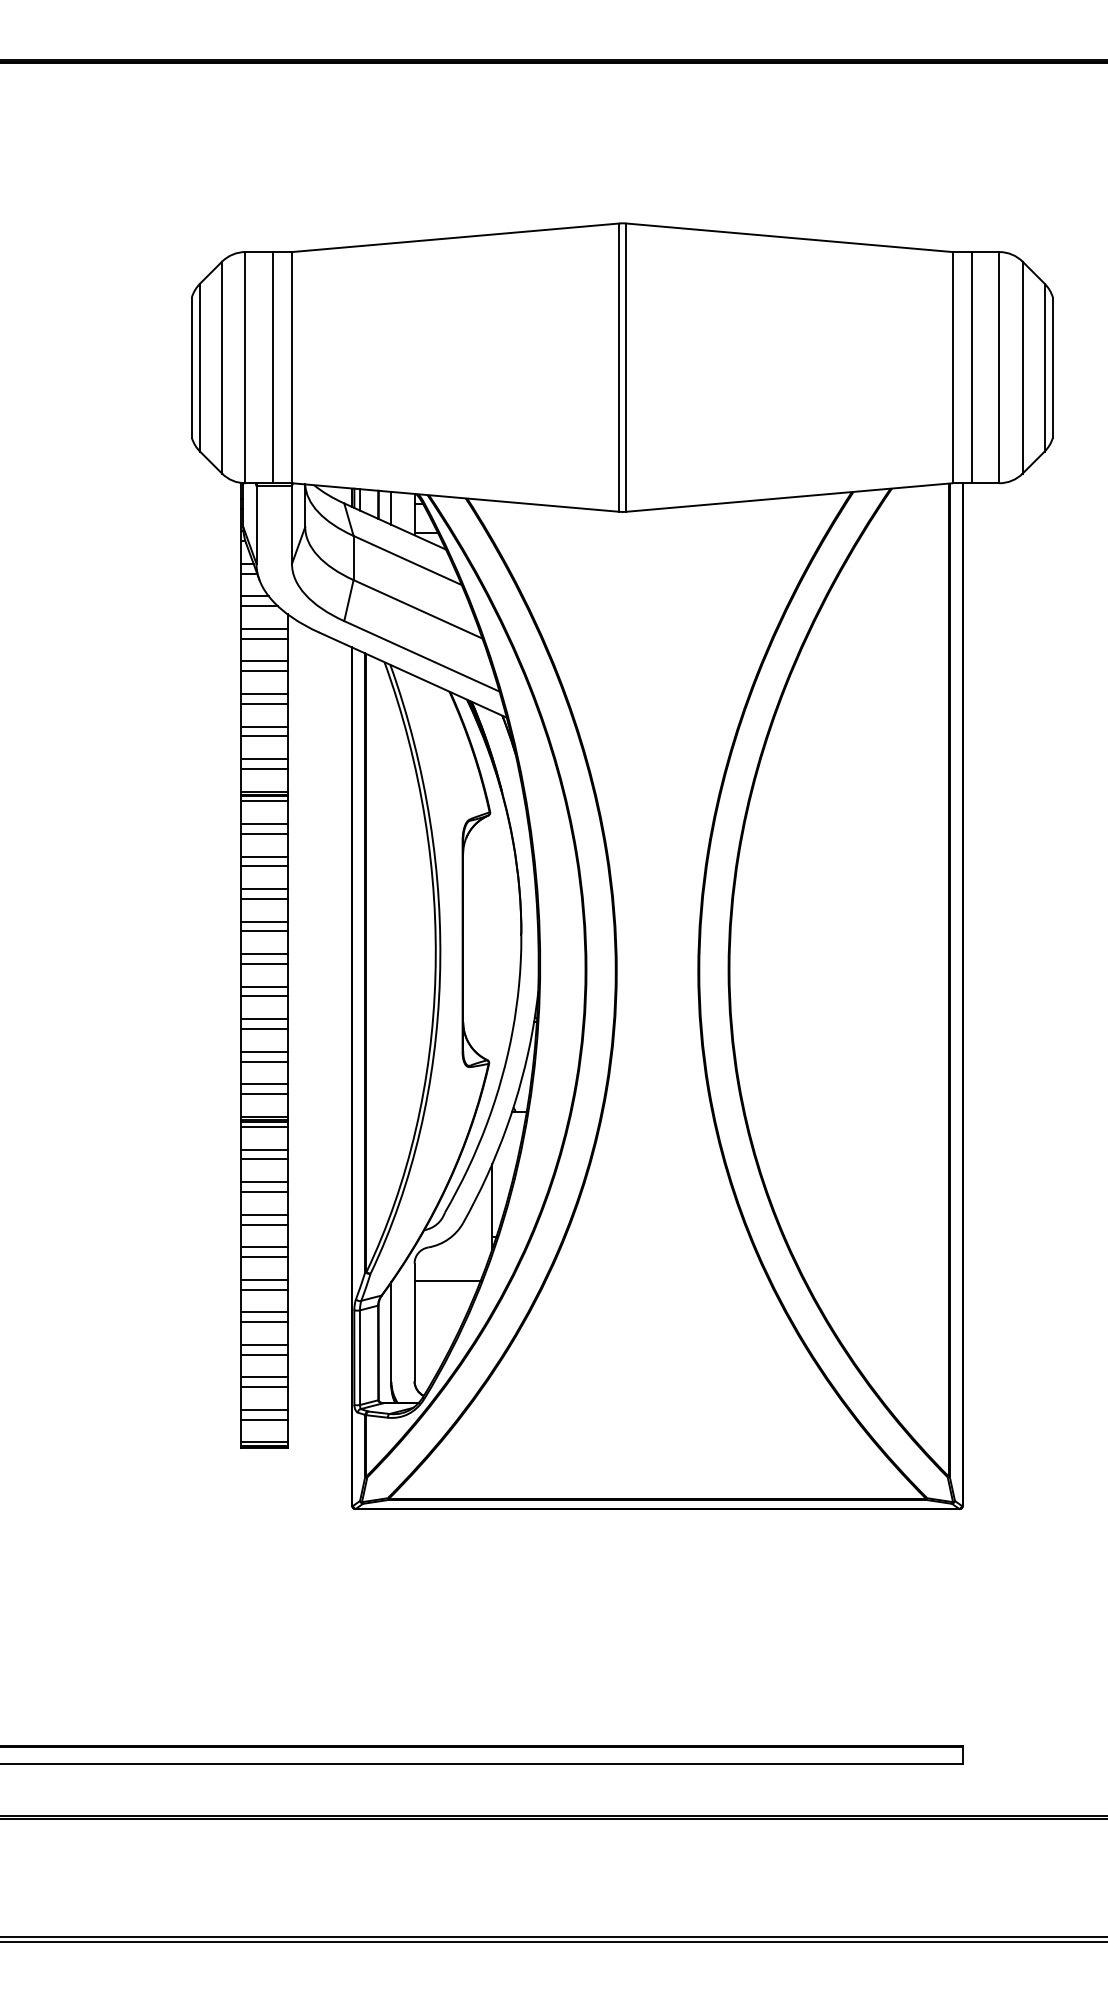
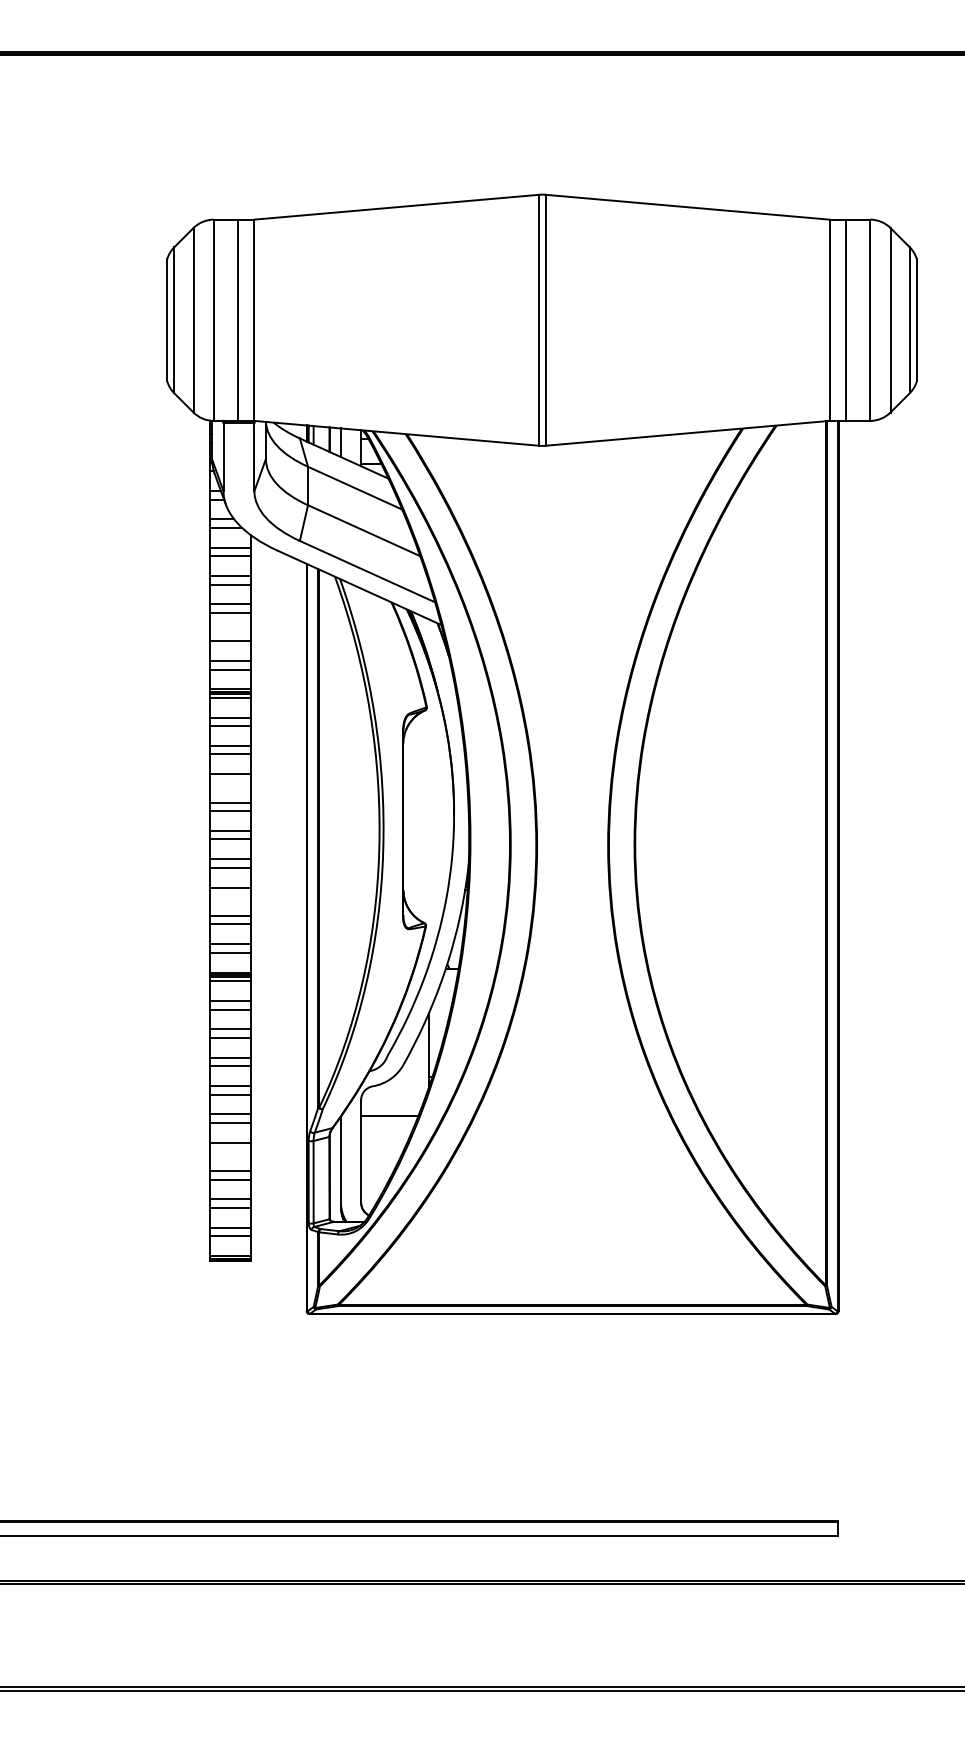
line: (264, 726) -> (230, 632), removed
line: (264, 898) -> (230, 782), removed
line: (264, 1029) -> (230, 896), removed
line: (264, 1322) -> (230, 1151), removed

